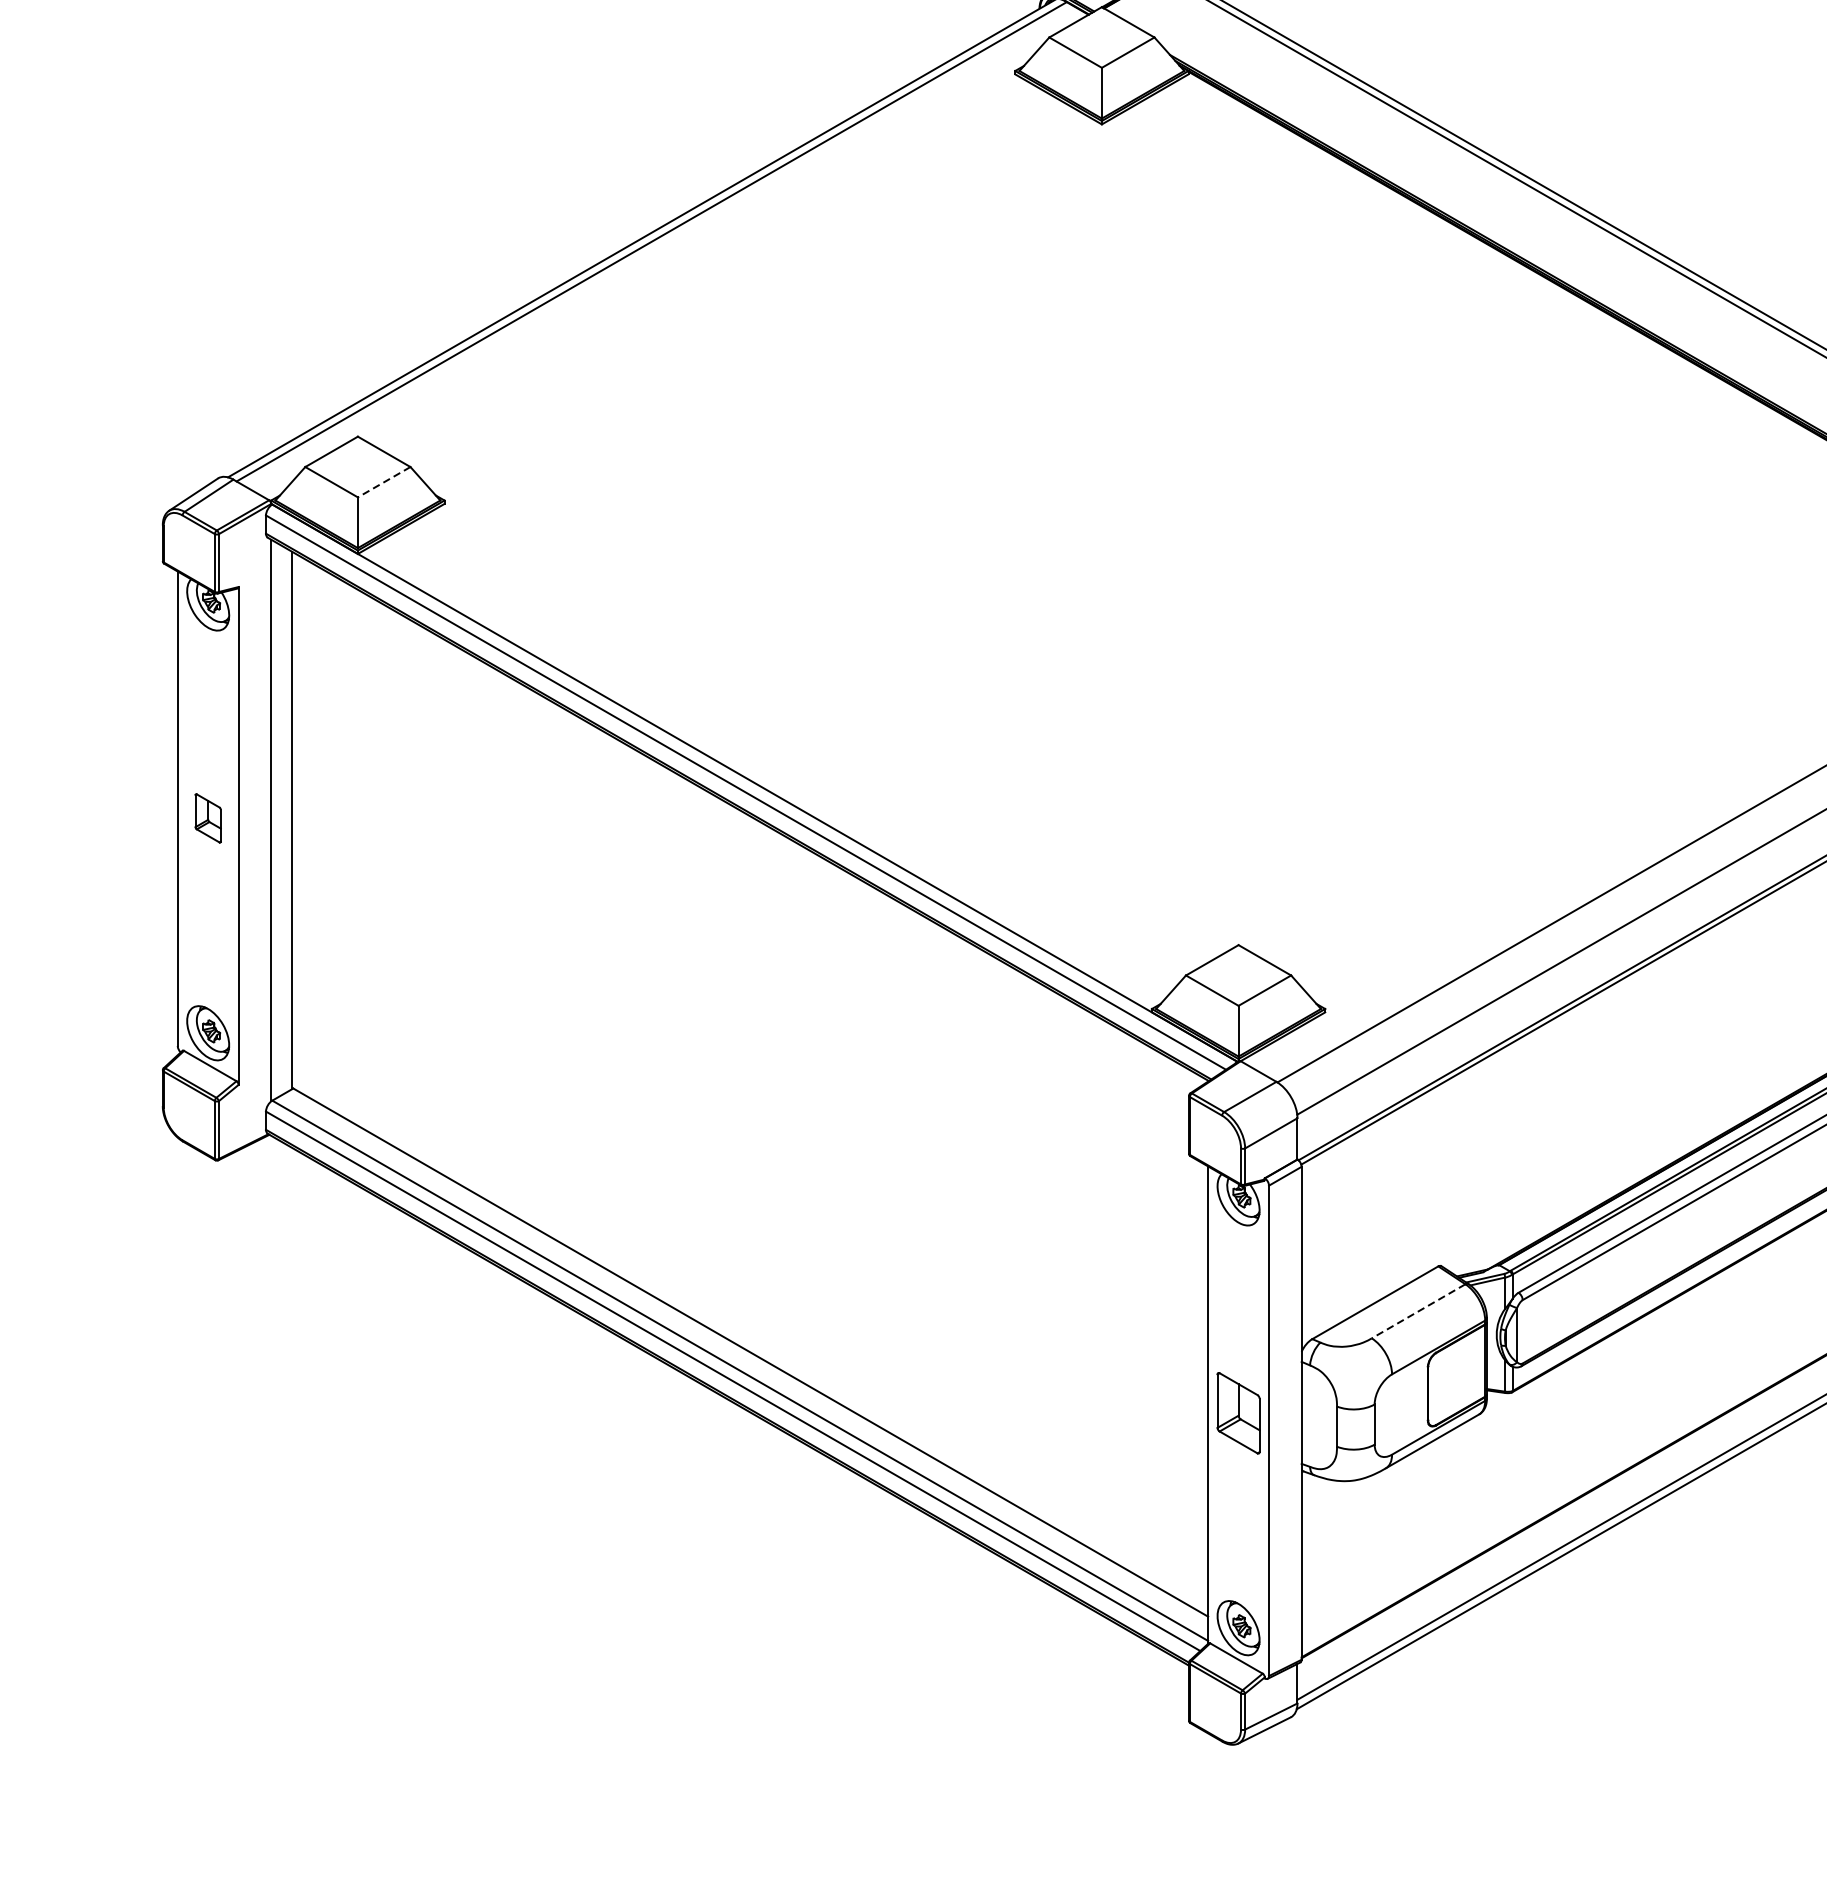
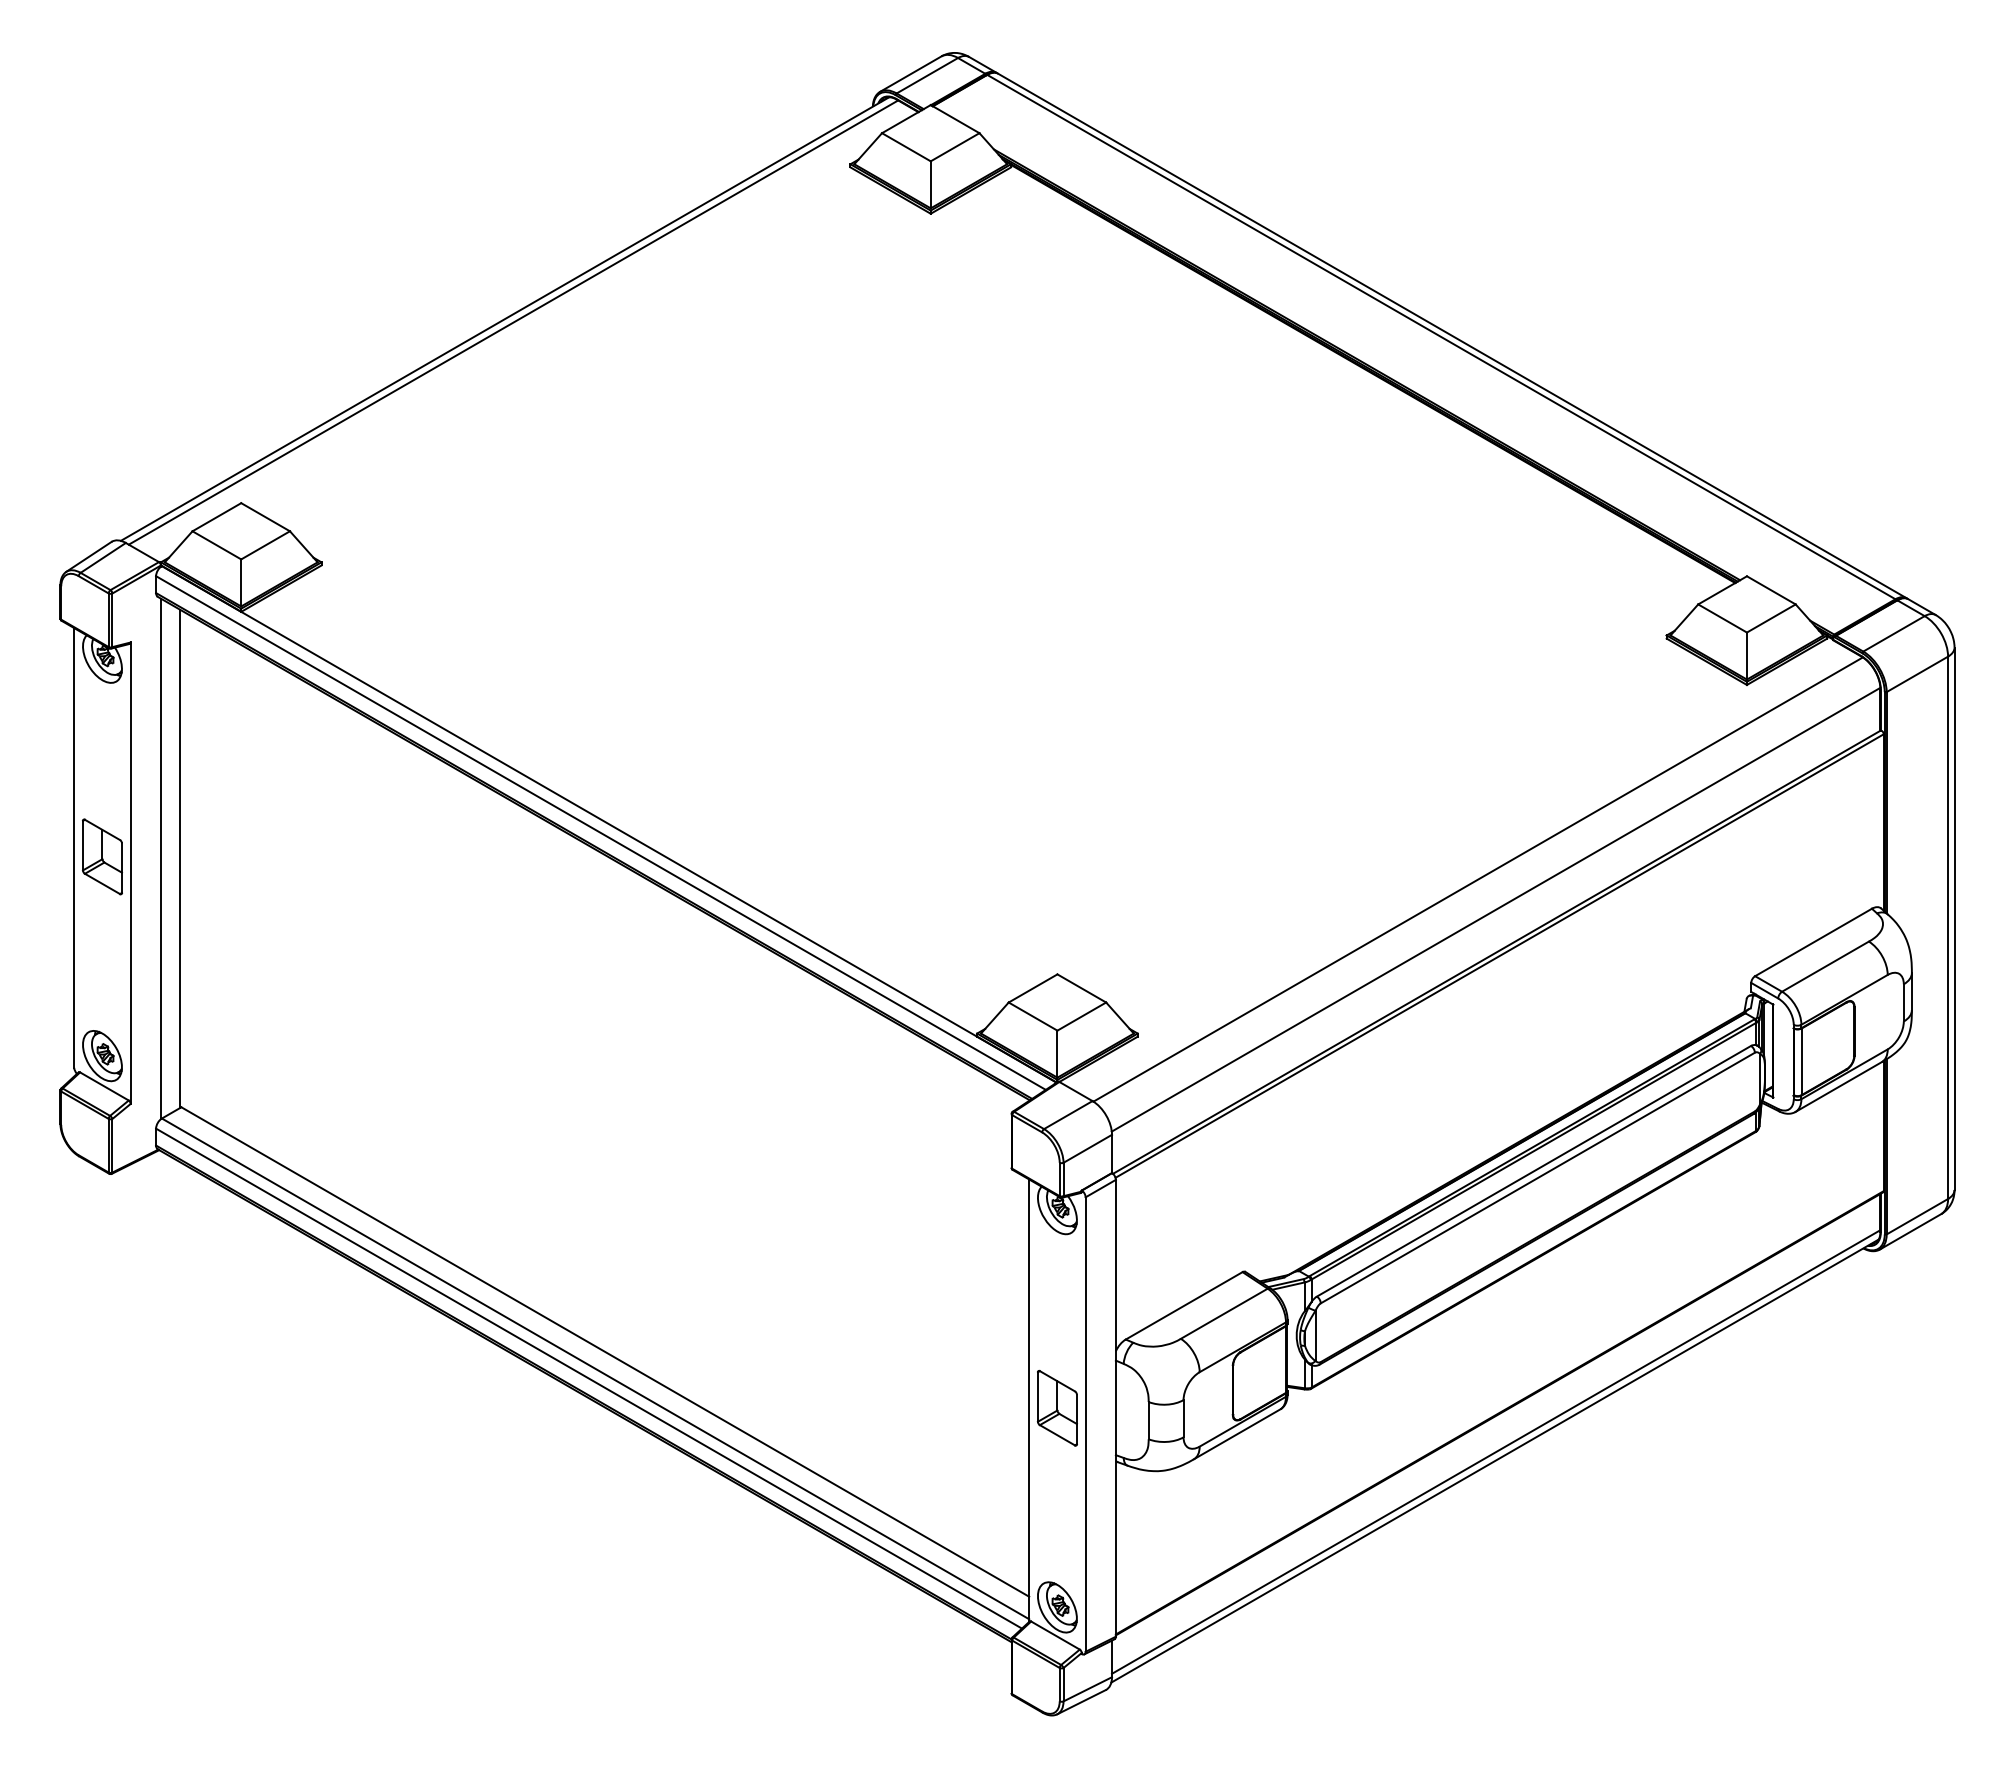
line: (384, 482) -> (265, 545), dashed -> solid
part: (208, 817) -> (102, 856), size x1.67
line: (1417, 1312) -> (1223, 1314), dashed -> solid

